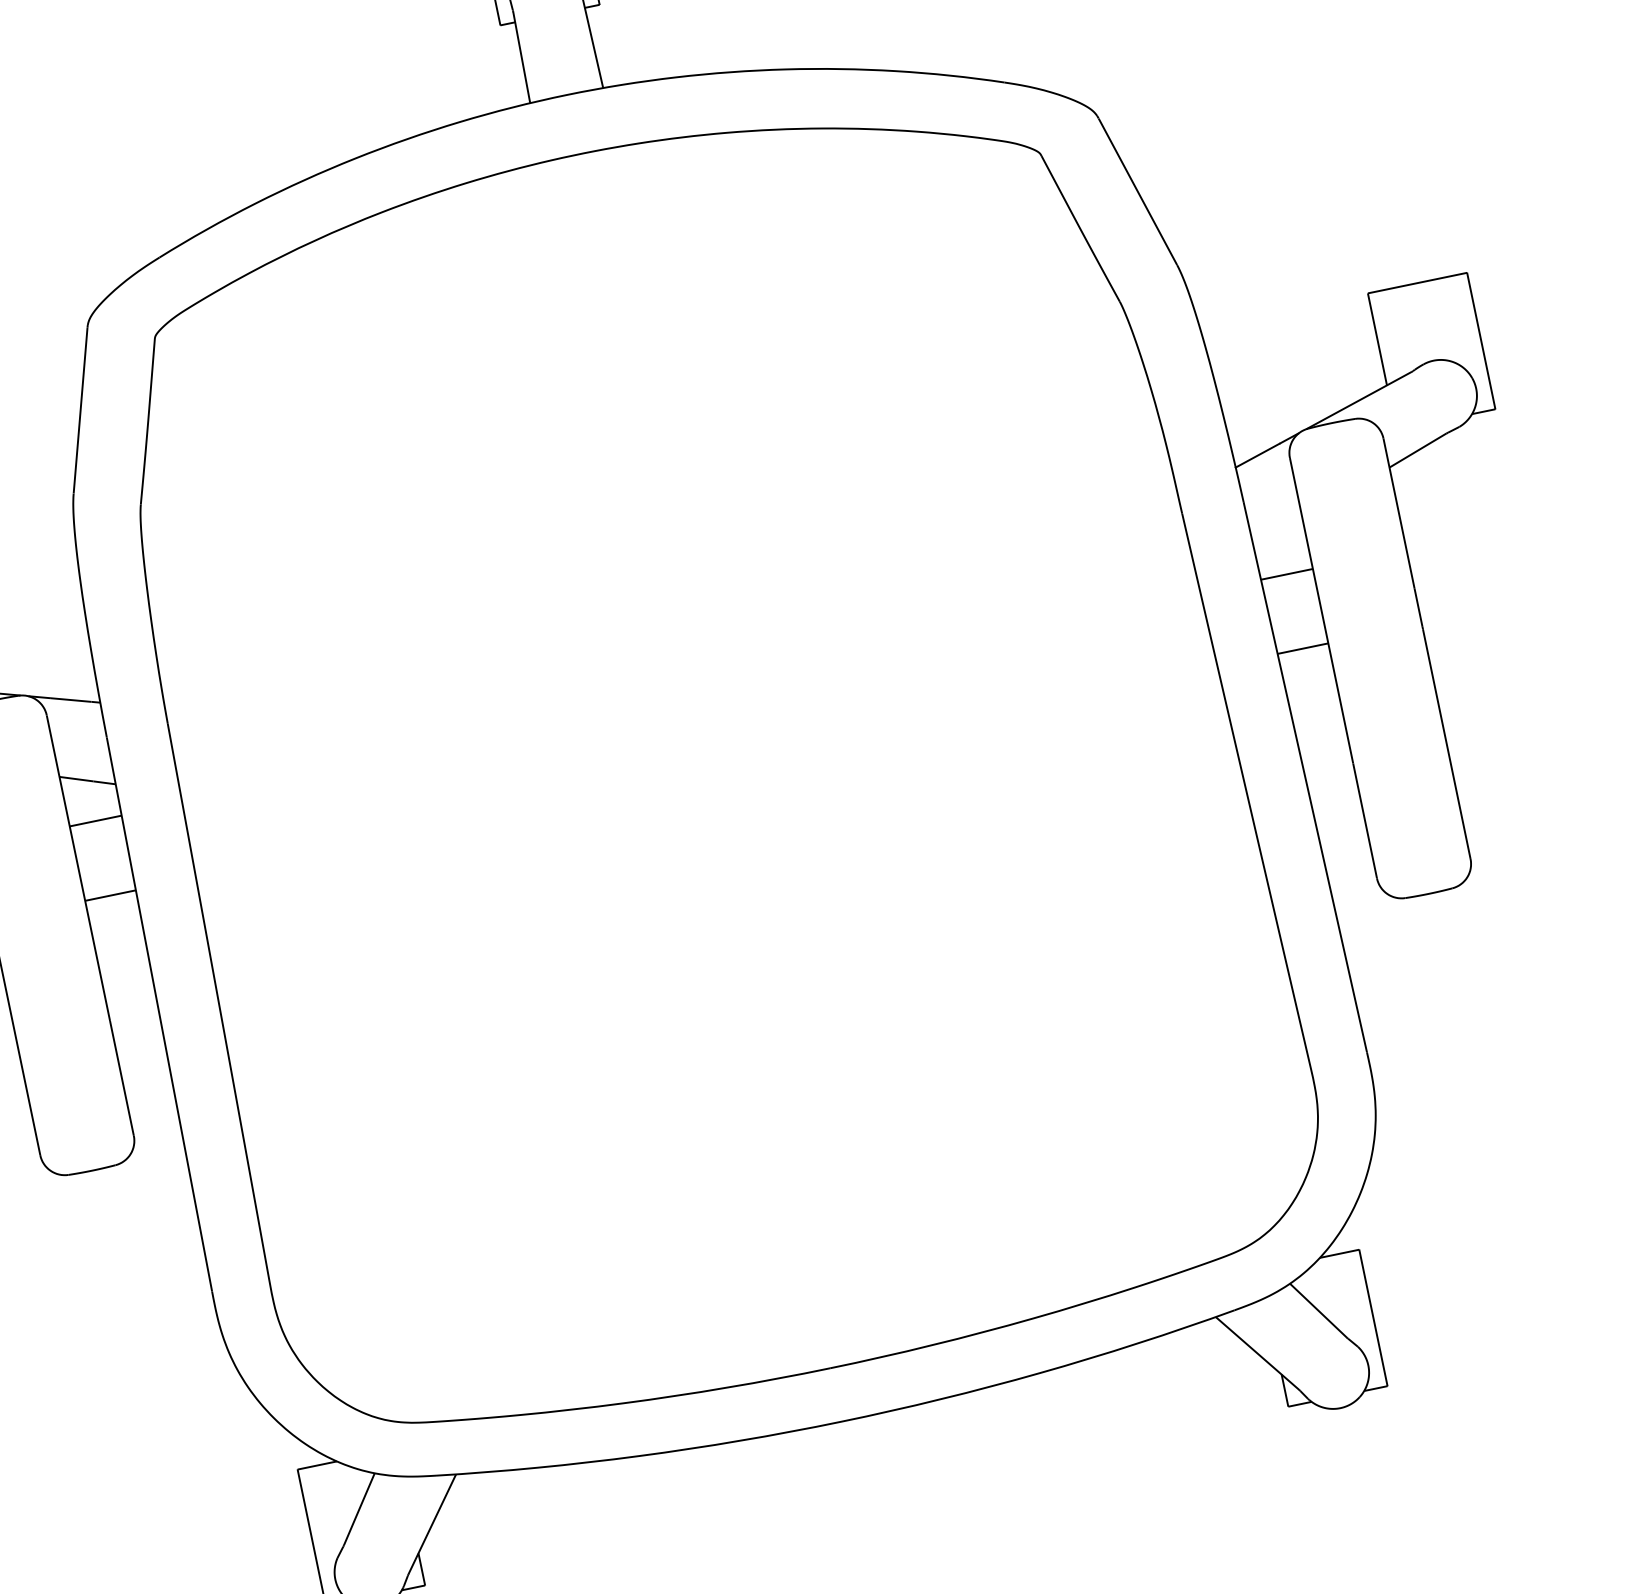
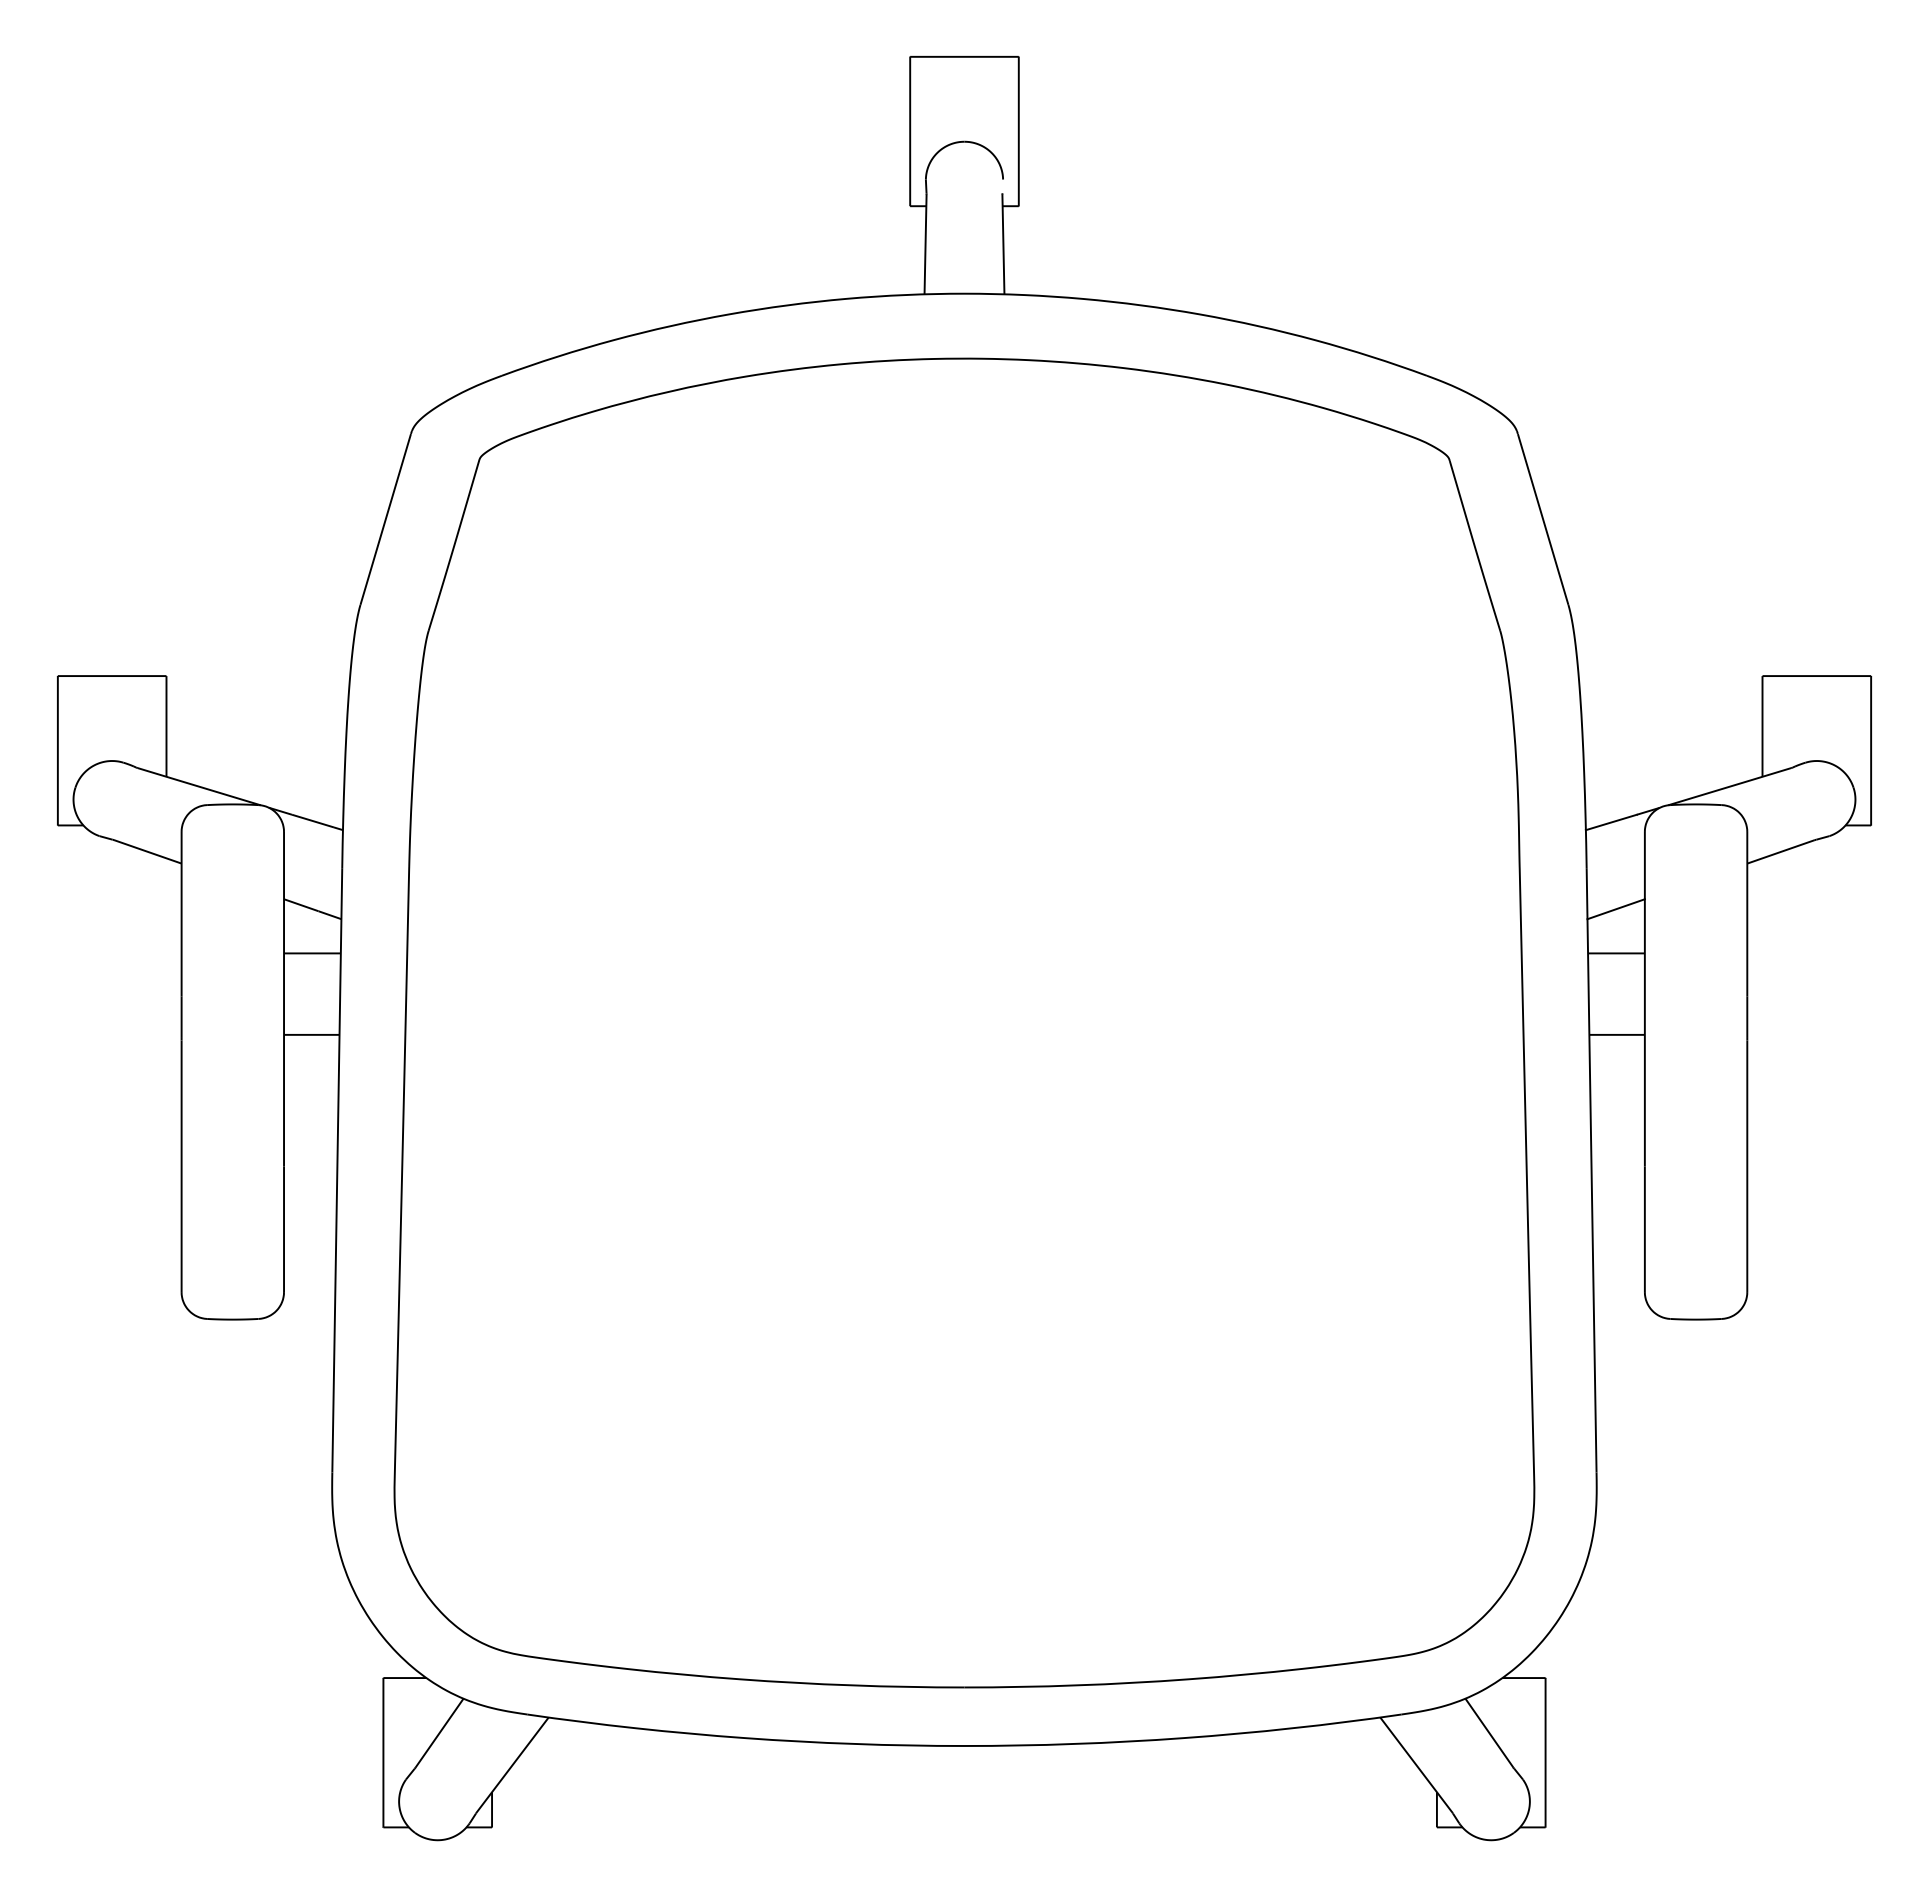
line: (1277, 534) -> (1615, 909), added

